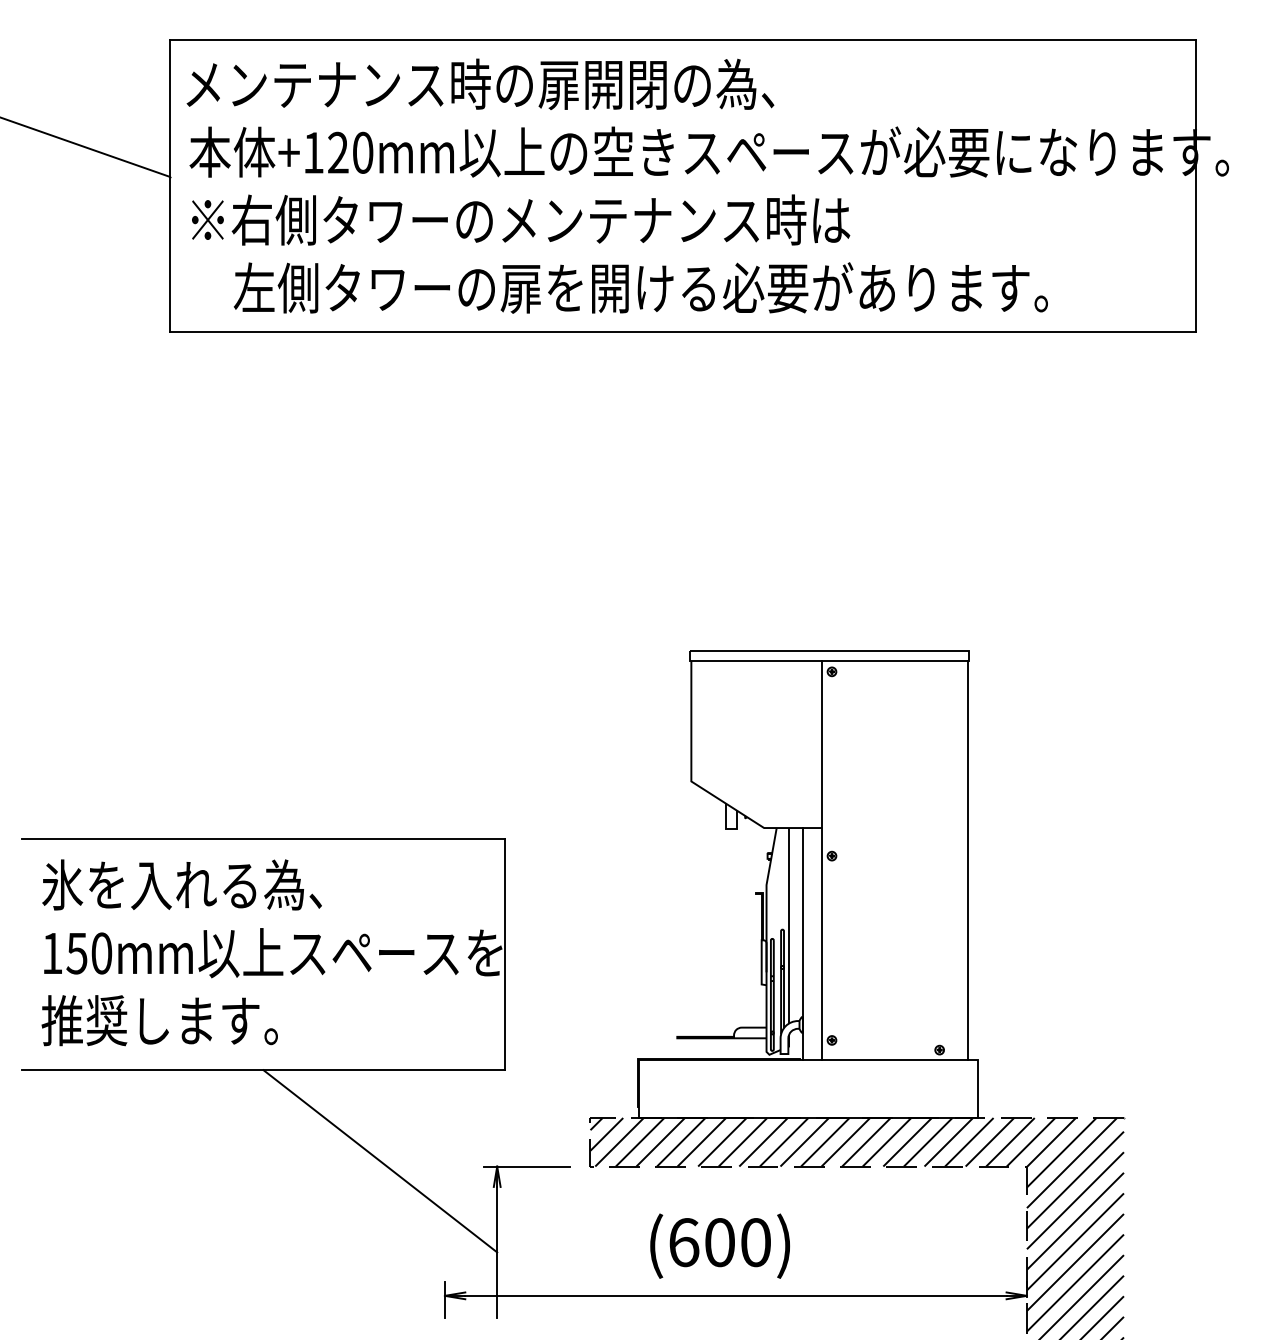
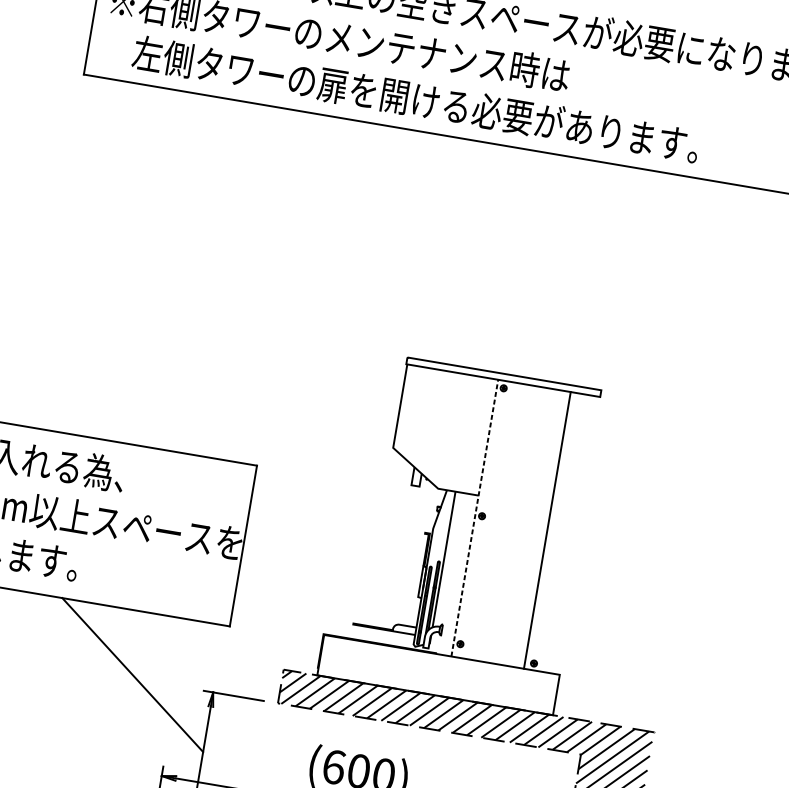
line: (822, 860) -> (474, 518), solid -> dashed
line: (967, 860) -> (547, 530), moved
line: (802, 943) -> (451, 573), removed

